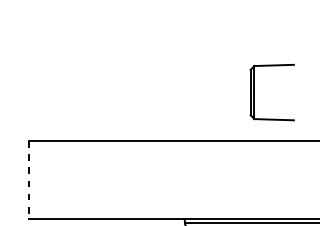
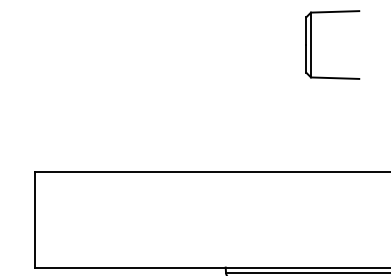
part: (254, 92) -> (311, 44), moved
line: (28, 179) -> (34, 219), dashed -> solid

